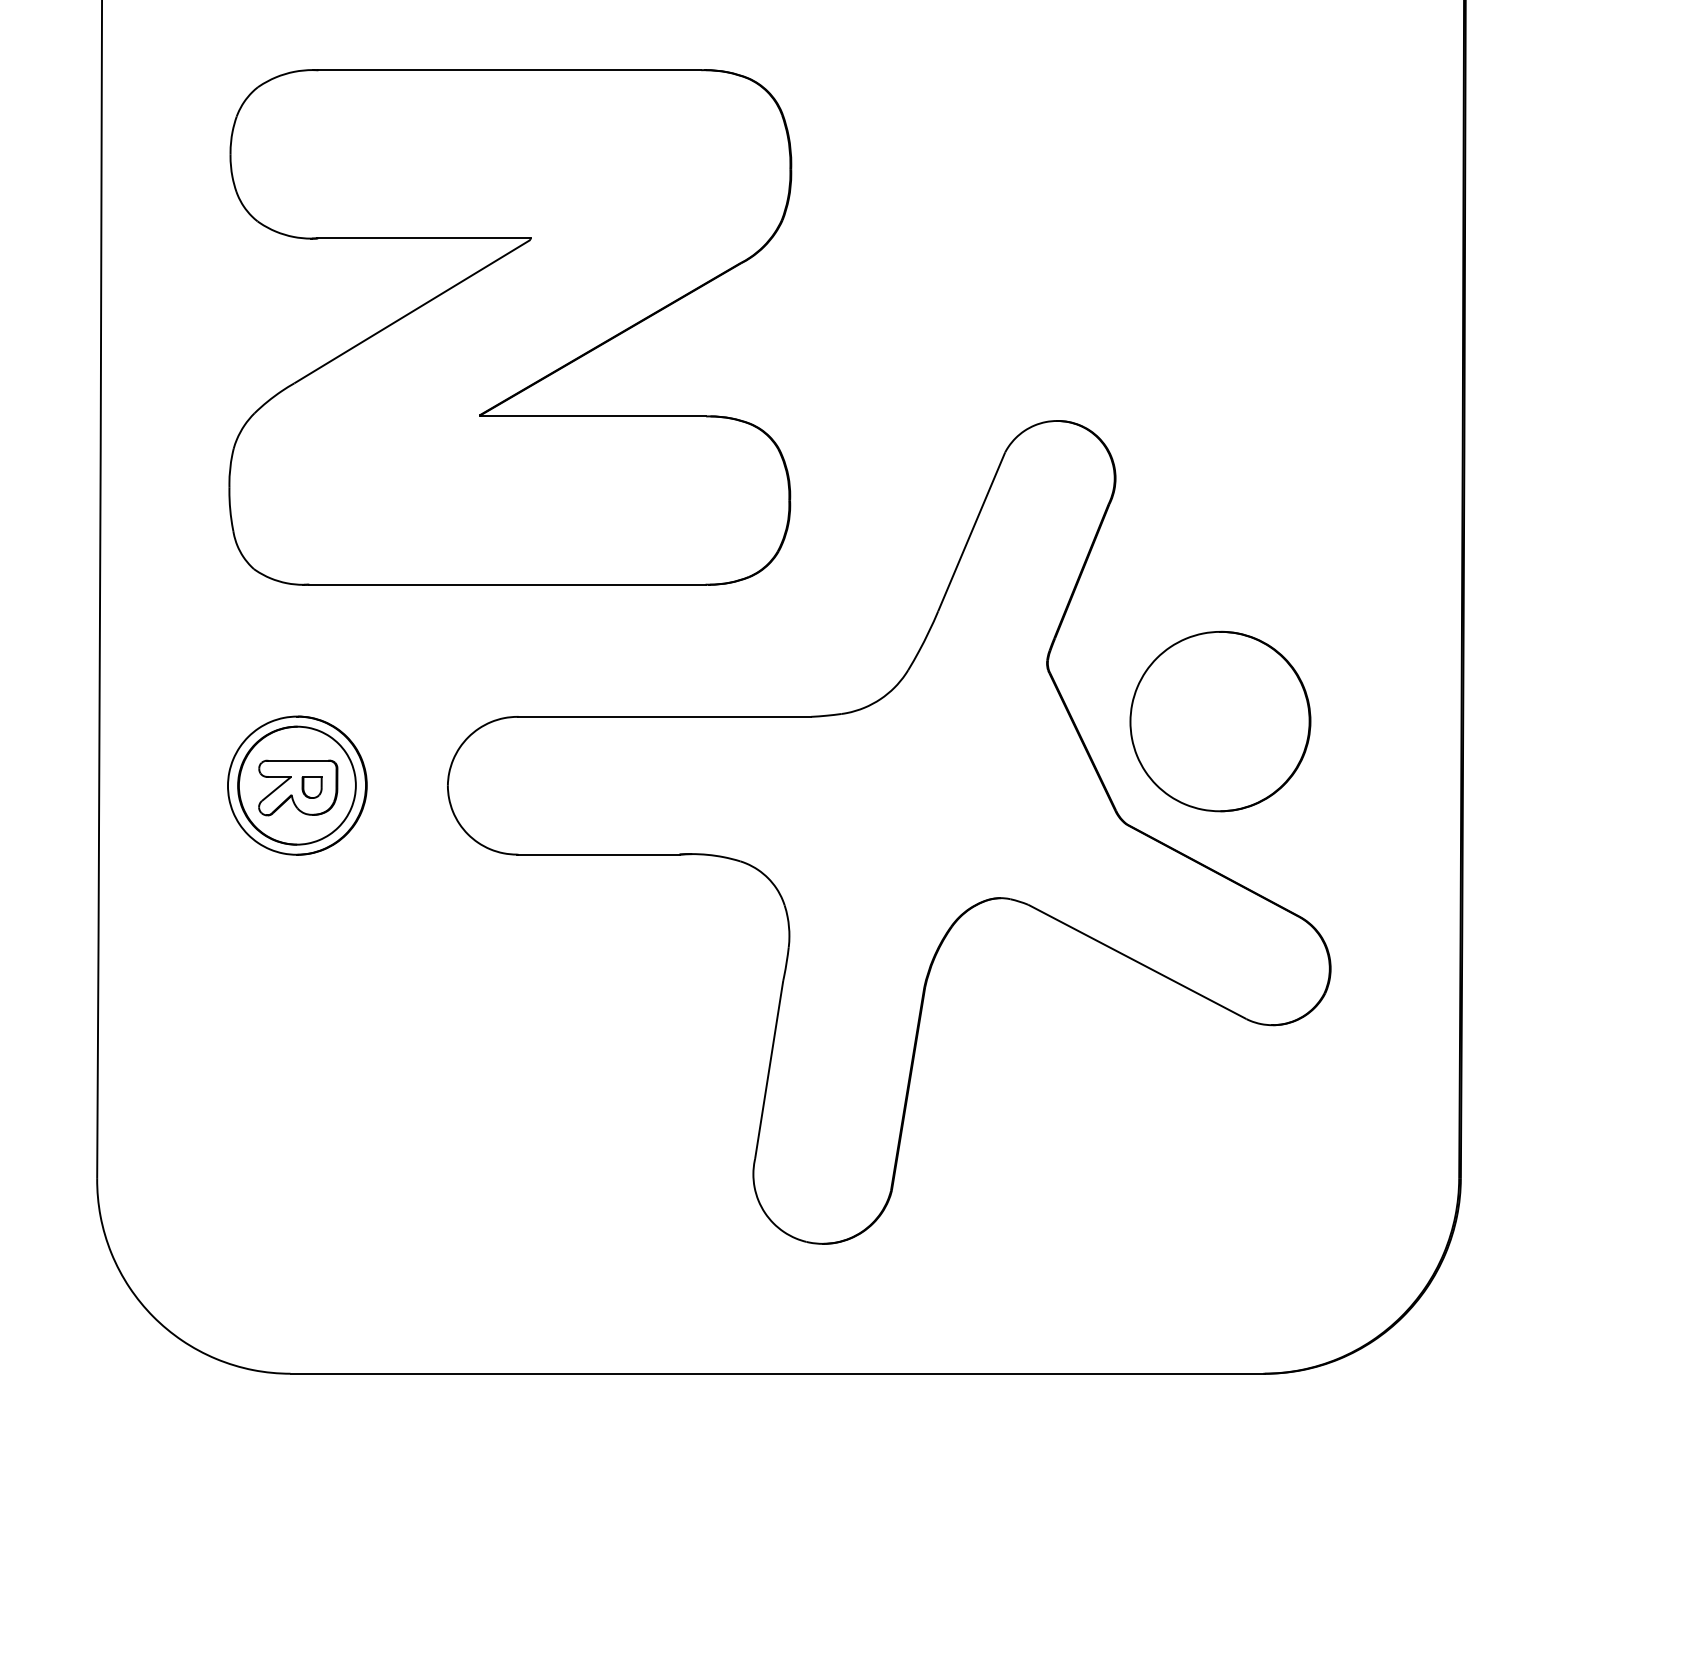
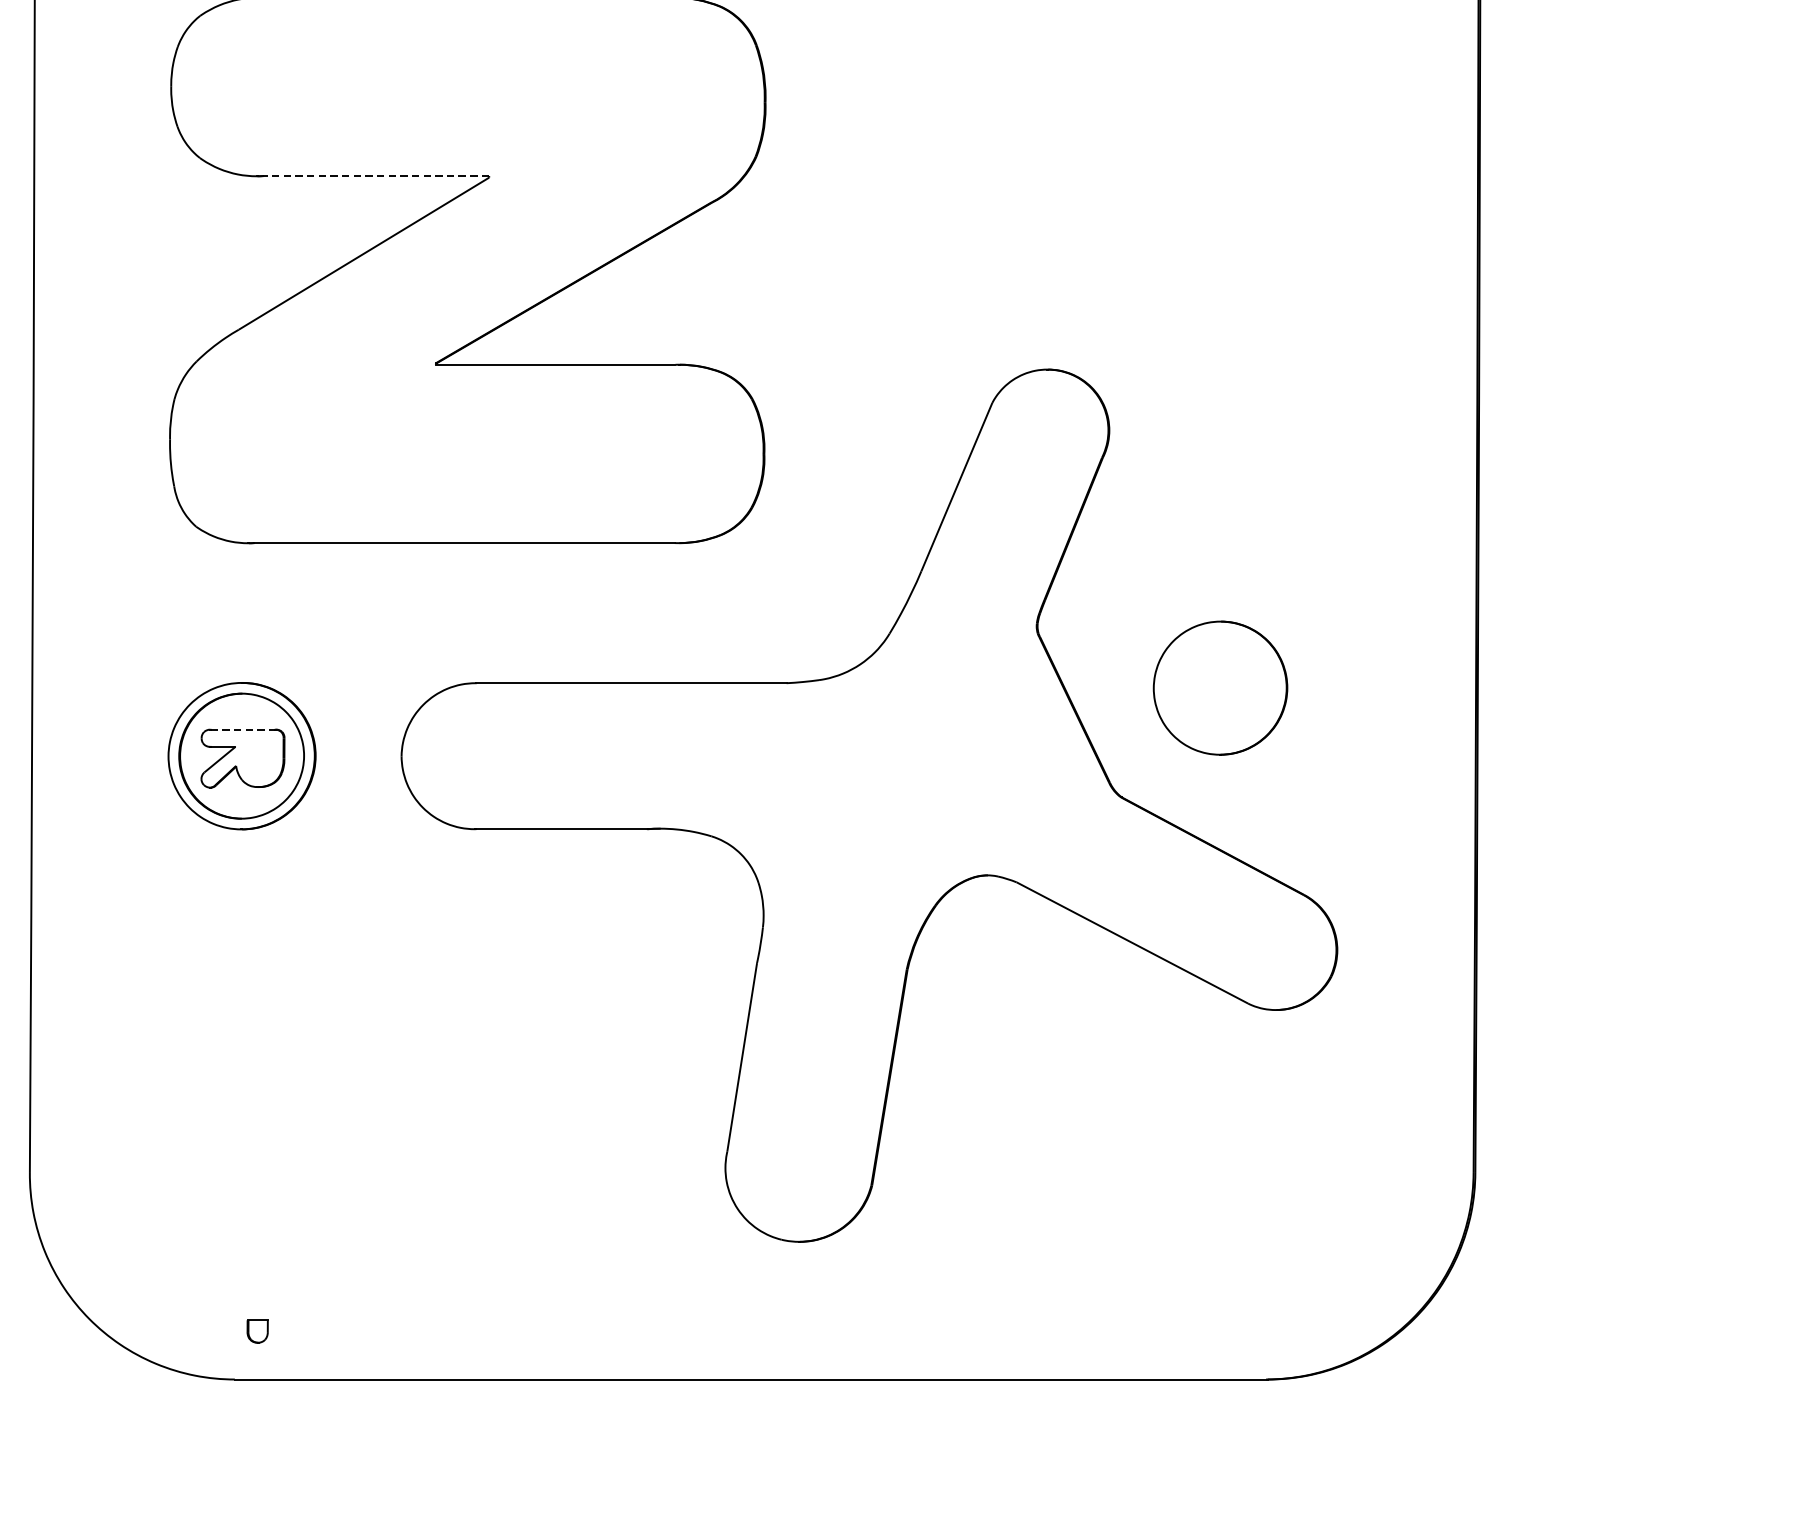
line: (423, 238) -> (375, 176), solid -> dashed
part: (1220, 721) -> (1220, 688), size x0.7
line: (298, 760) -> (243, 729), solid -> dashed
part: (311, 787) -> (257, 1331), moved

